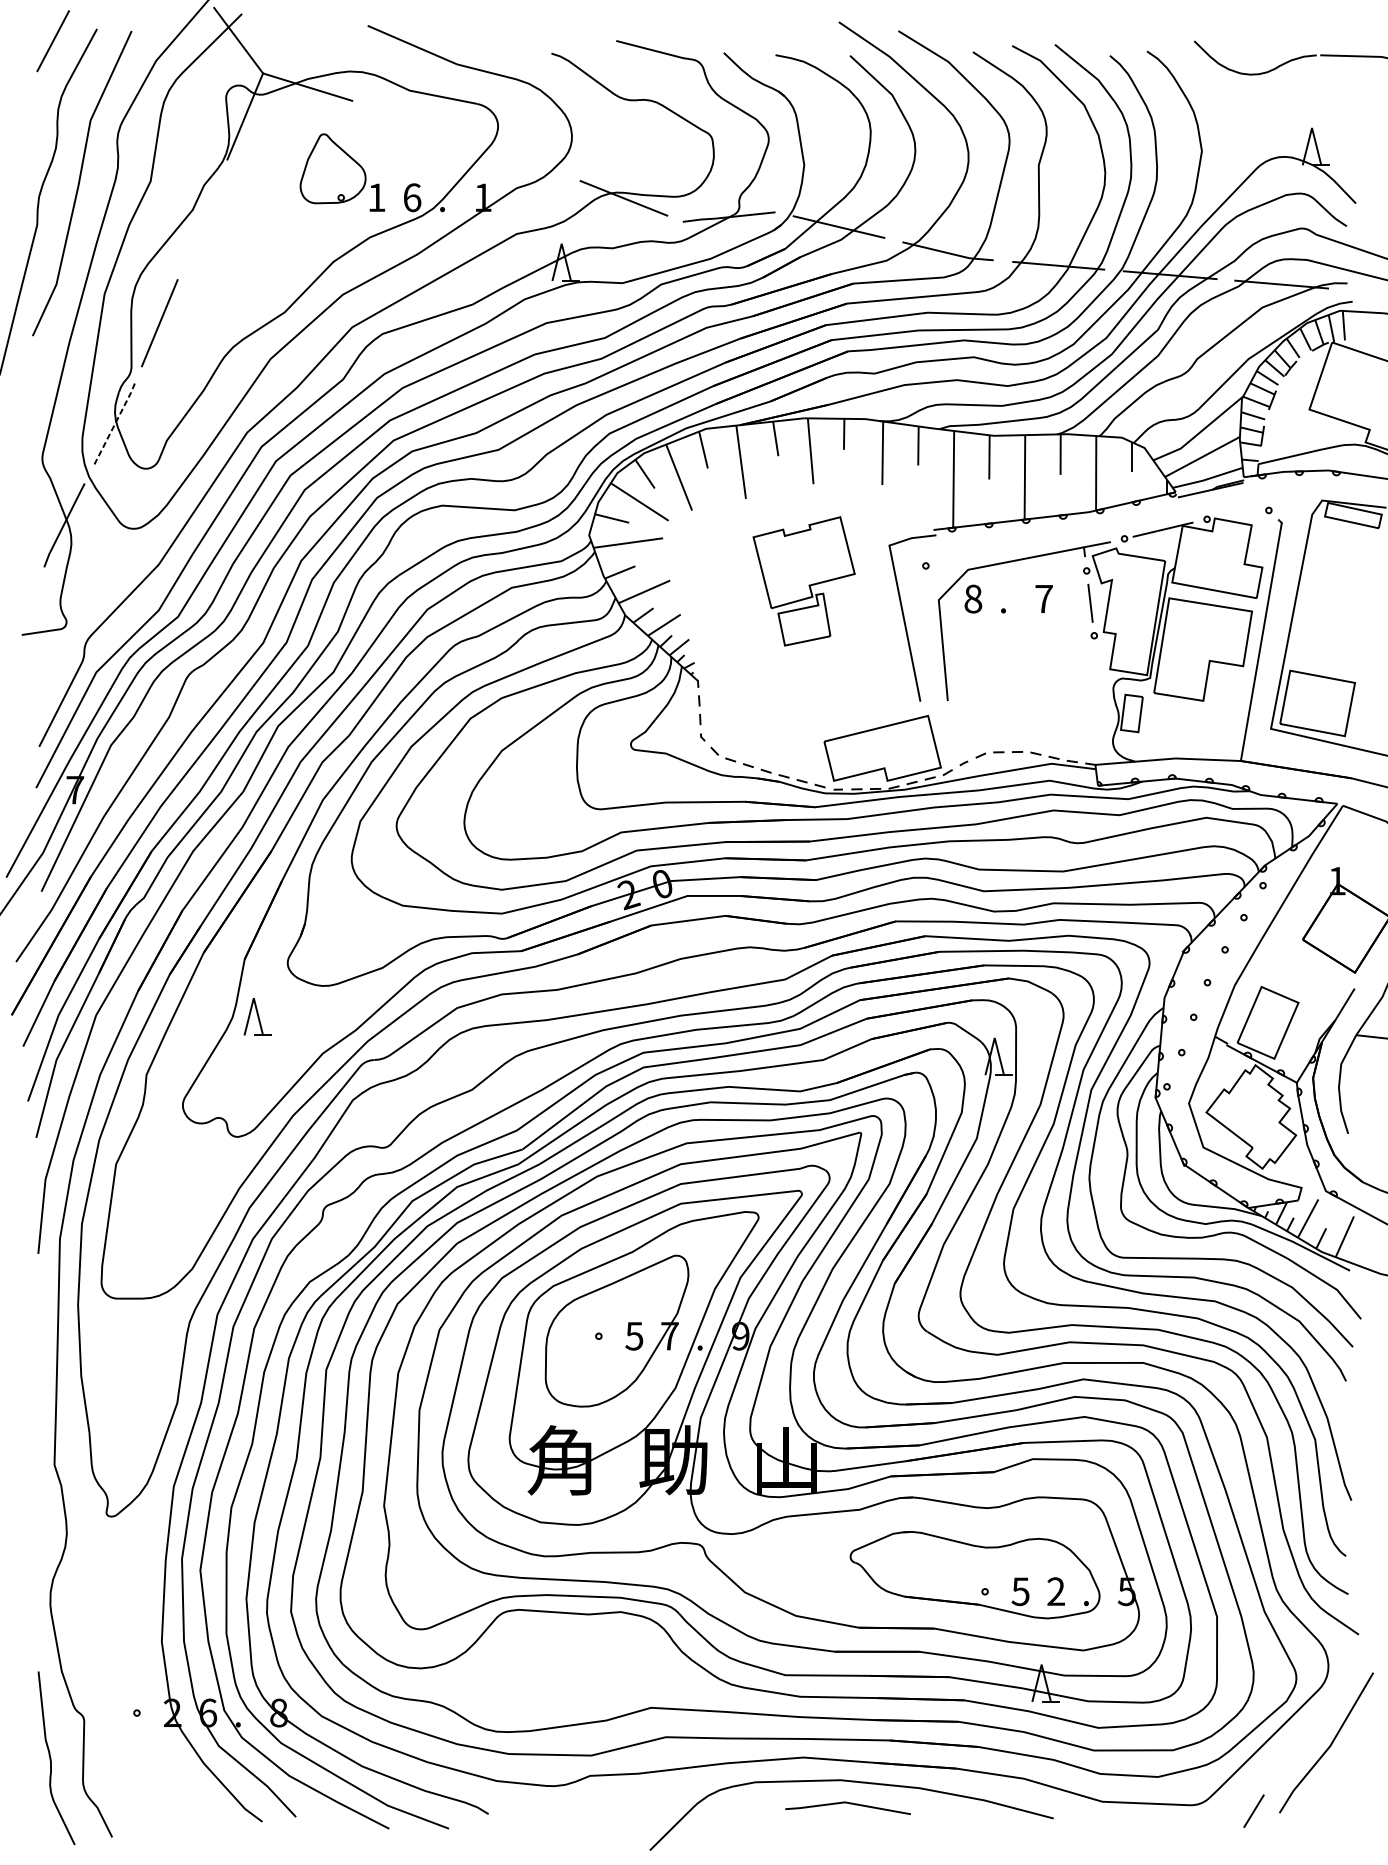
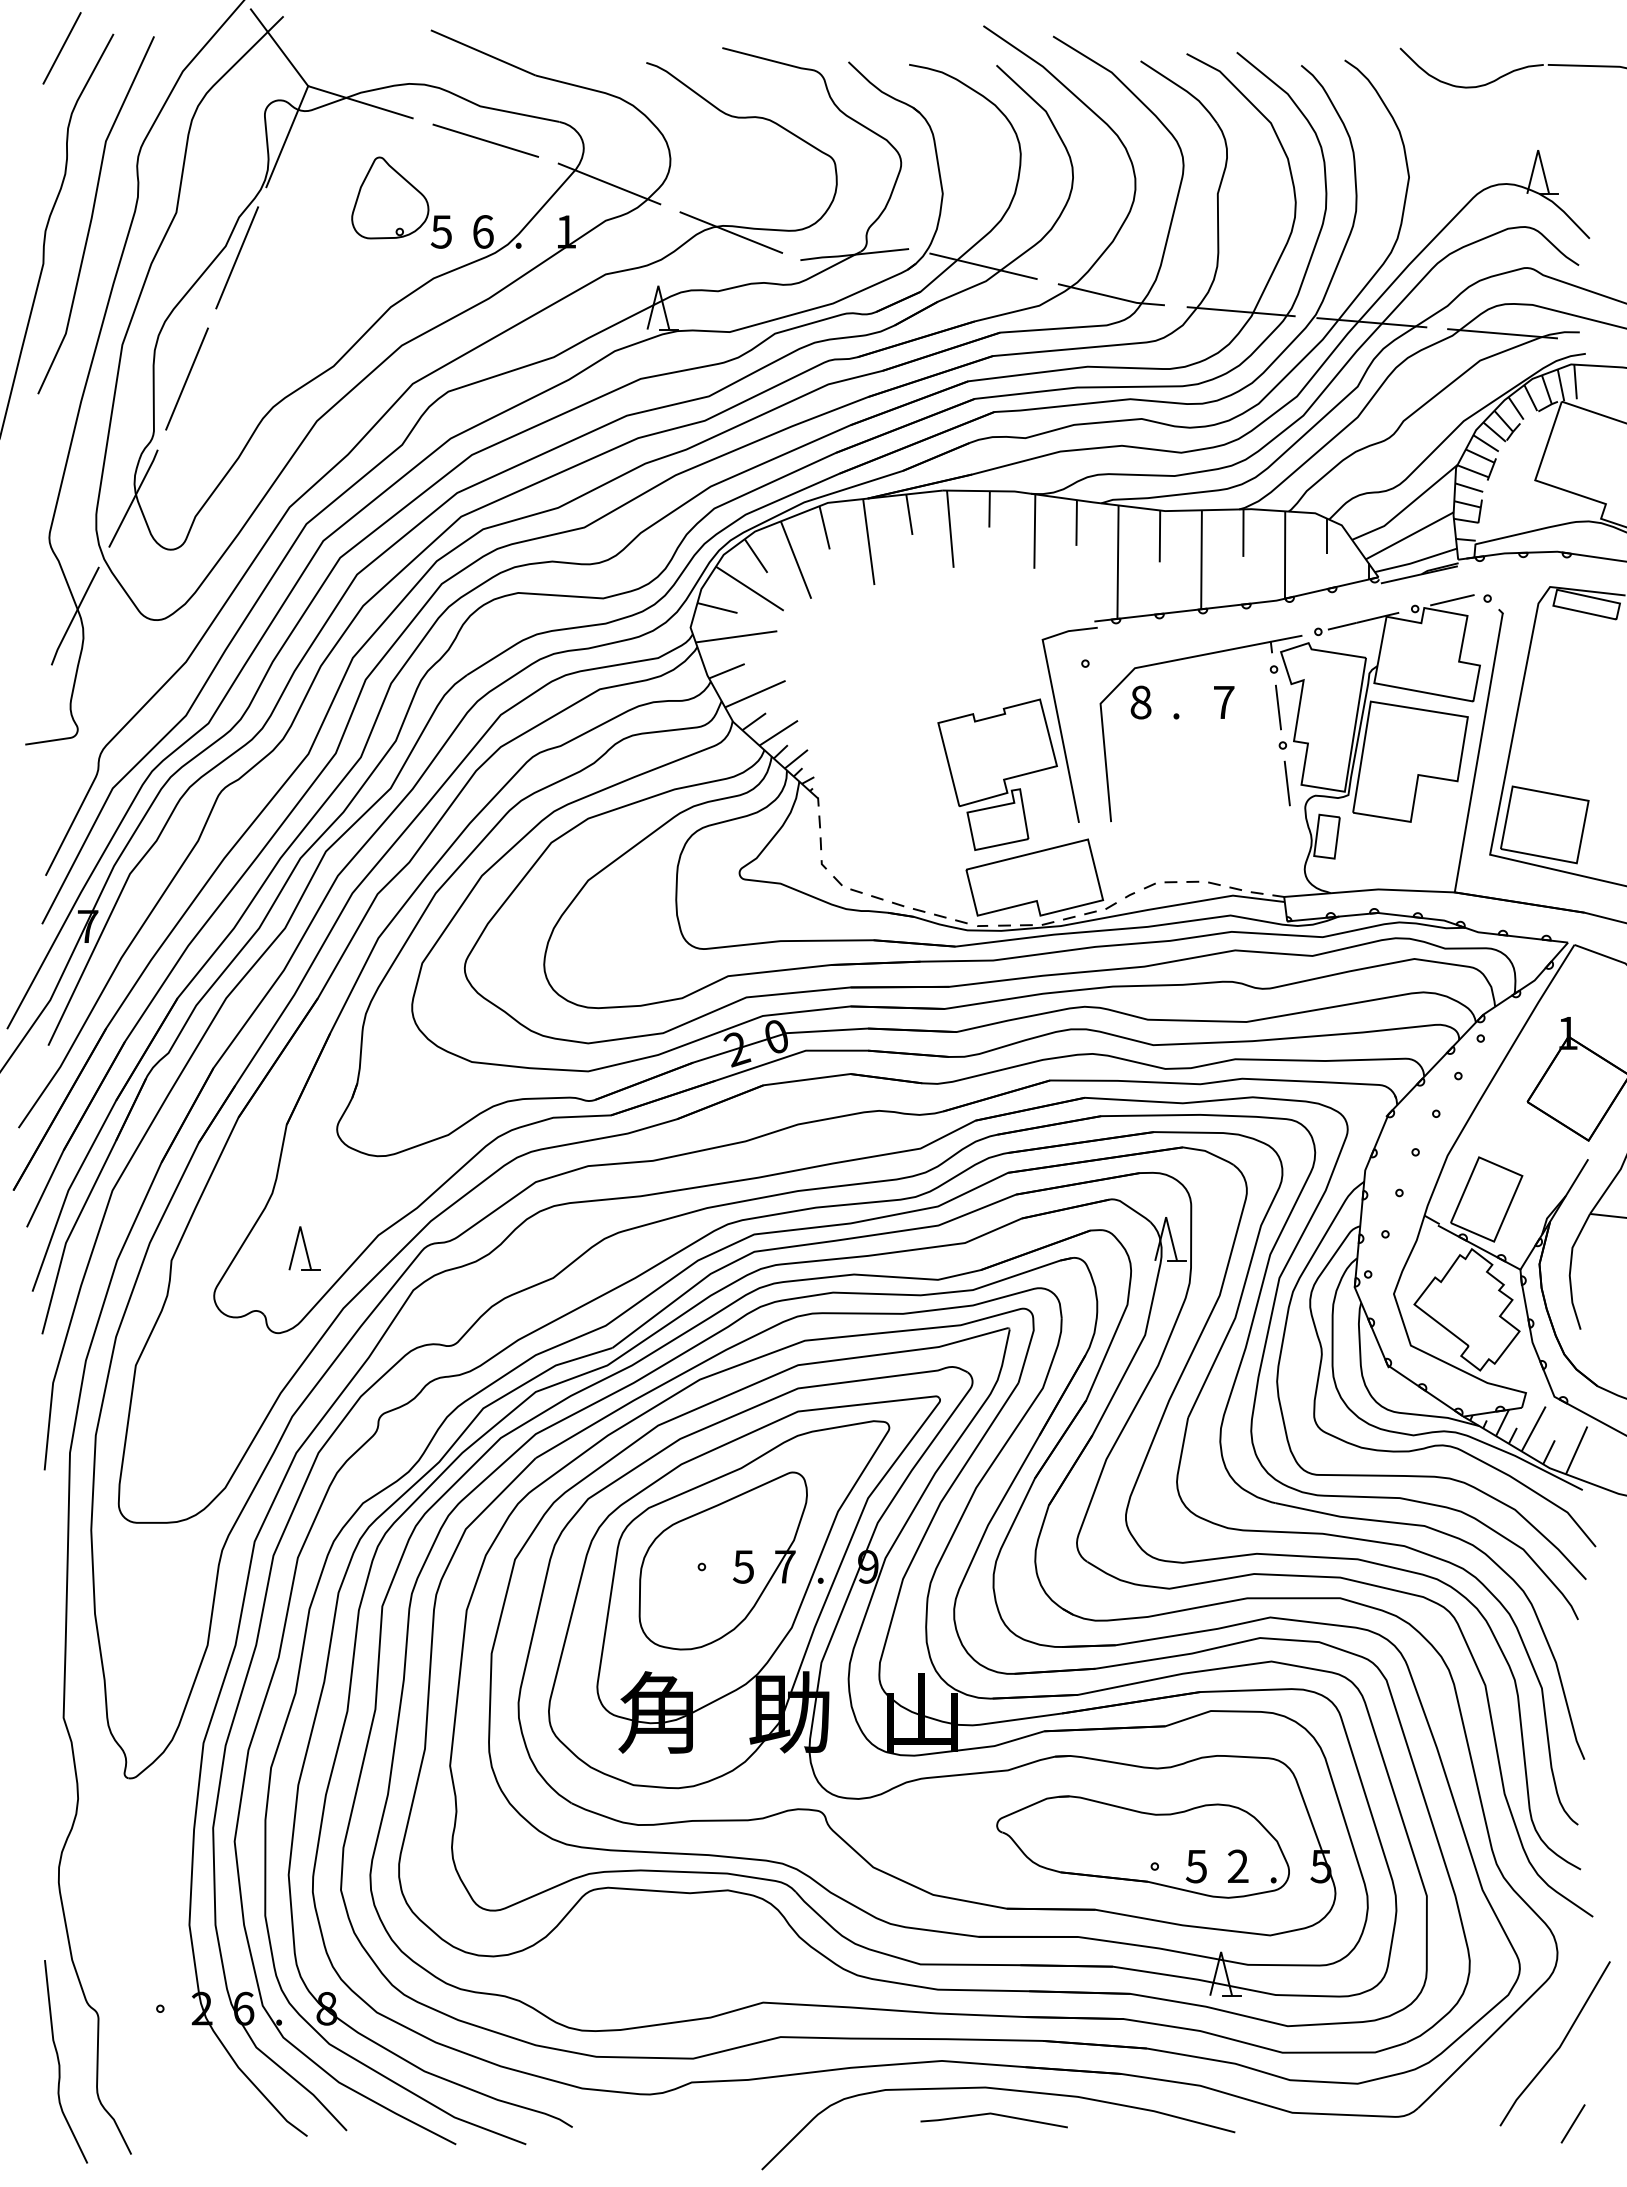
line: (414, 119) -> (485, 140), added
line: (520, 156) -> (609, 183), added
text: (375, 197) -> (440, 231), 1 -> 5
line: (202, 219) -> (237, 257), added
line: (114, 425) -> (133, 498), dashed -> solid
line: (1238, 512) -> (1452, 600), added
part: (804, 581) -> (997, 774), moved
line: (1097, 668) -> (1286, 783), added
part: (257, 1016) -> (304, 1248), moved
line: (1253, 1810) -> (1572, 2123), moved

